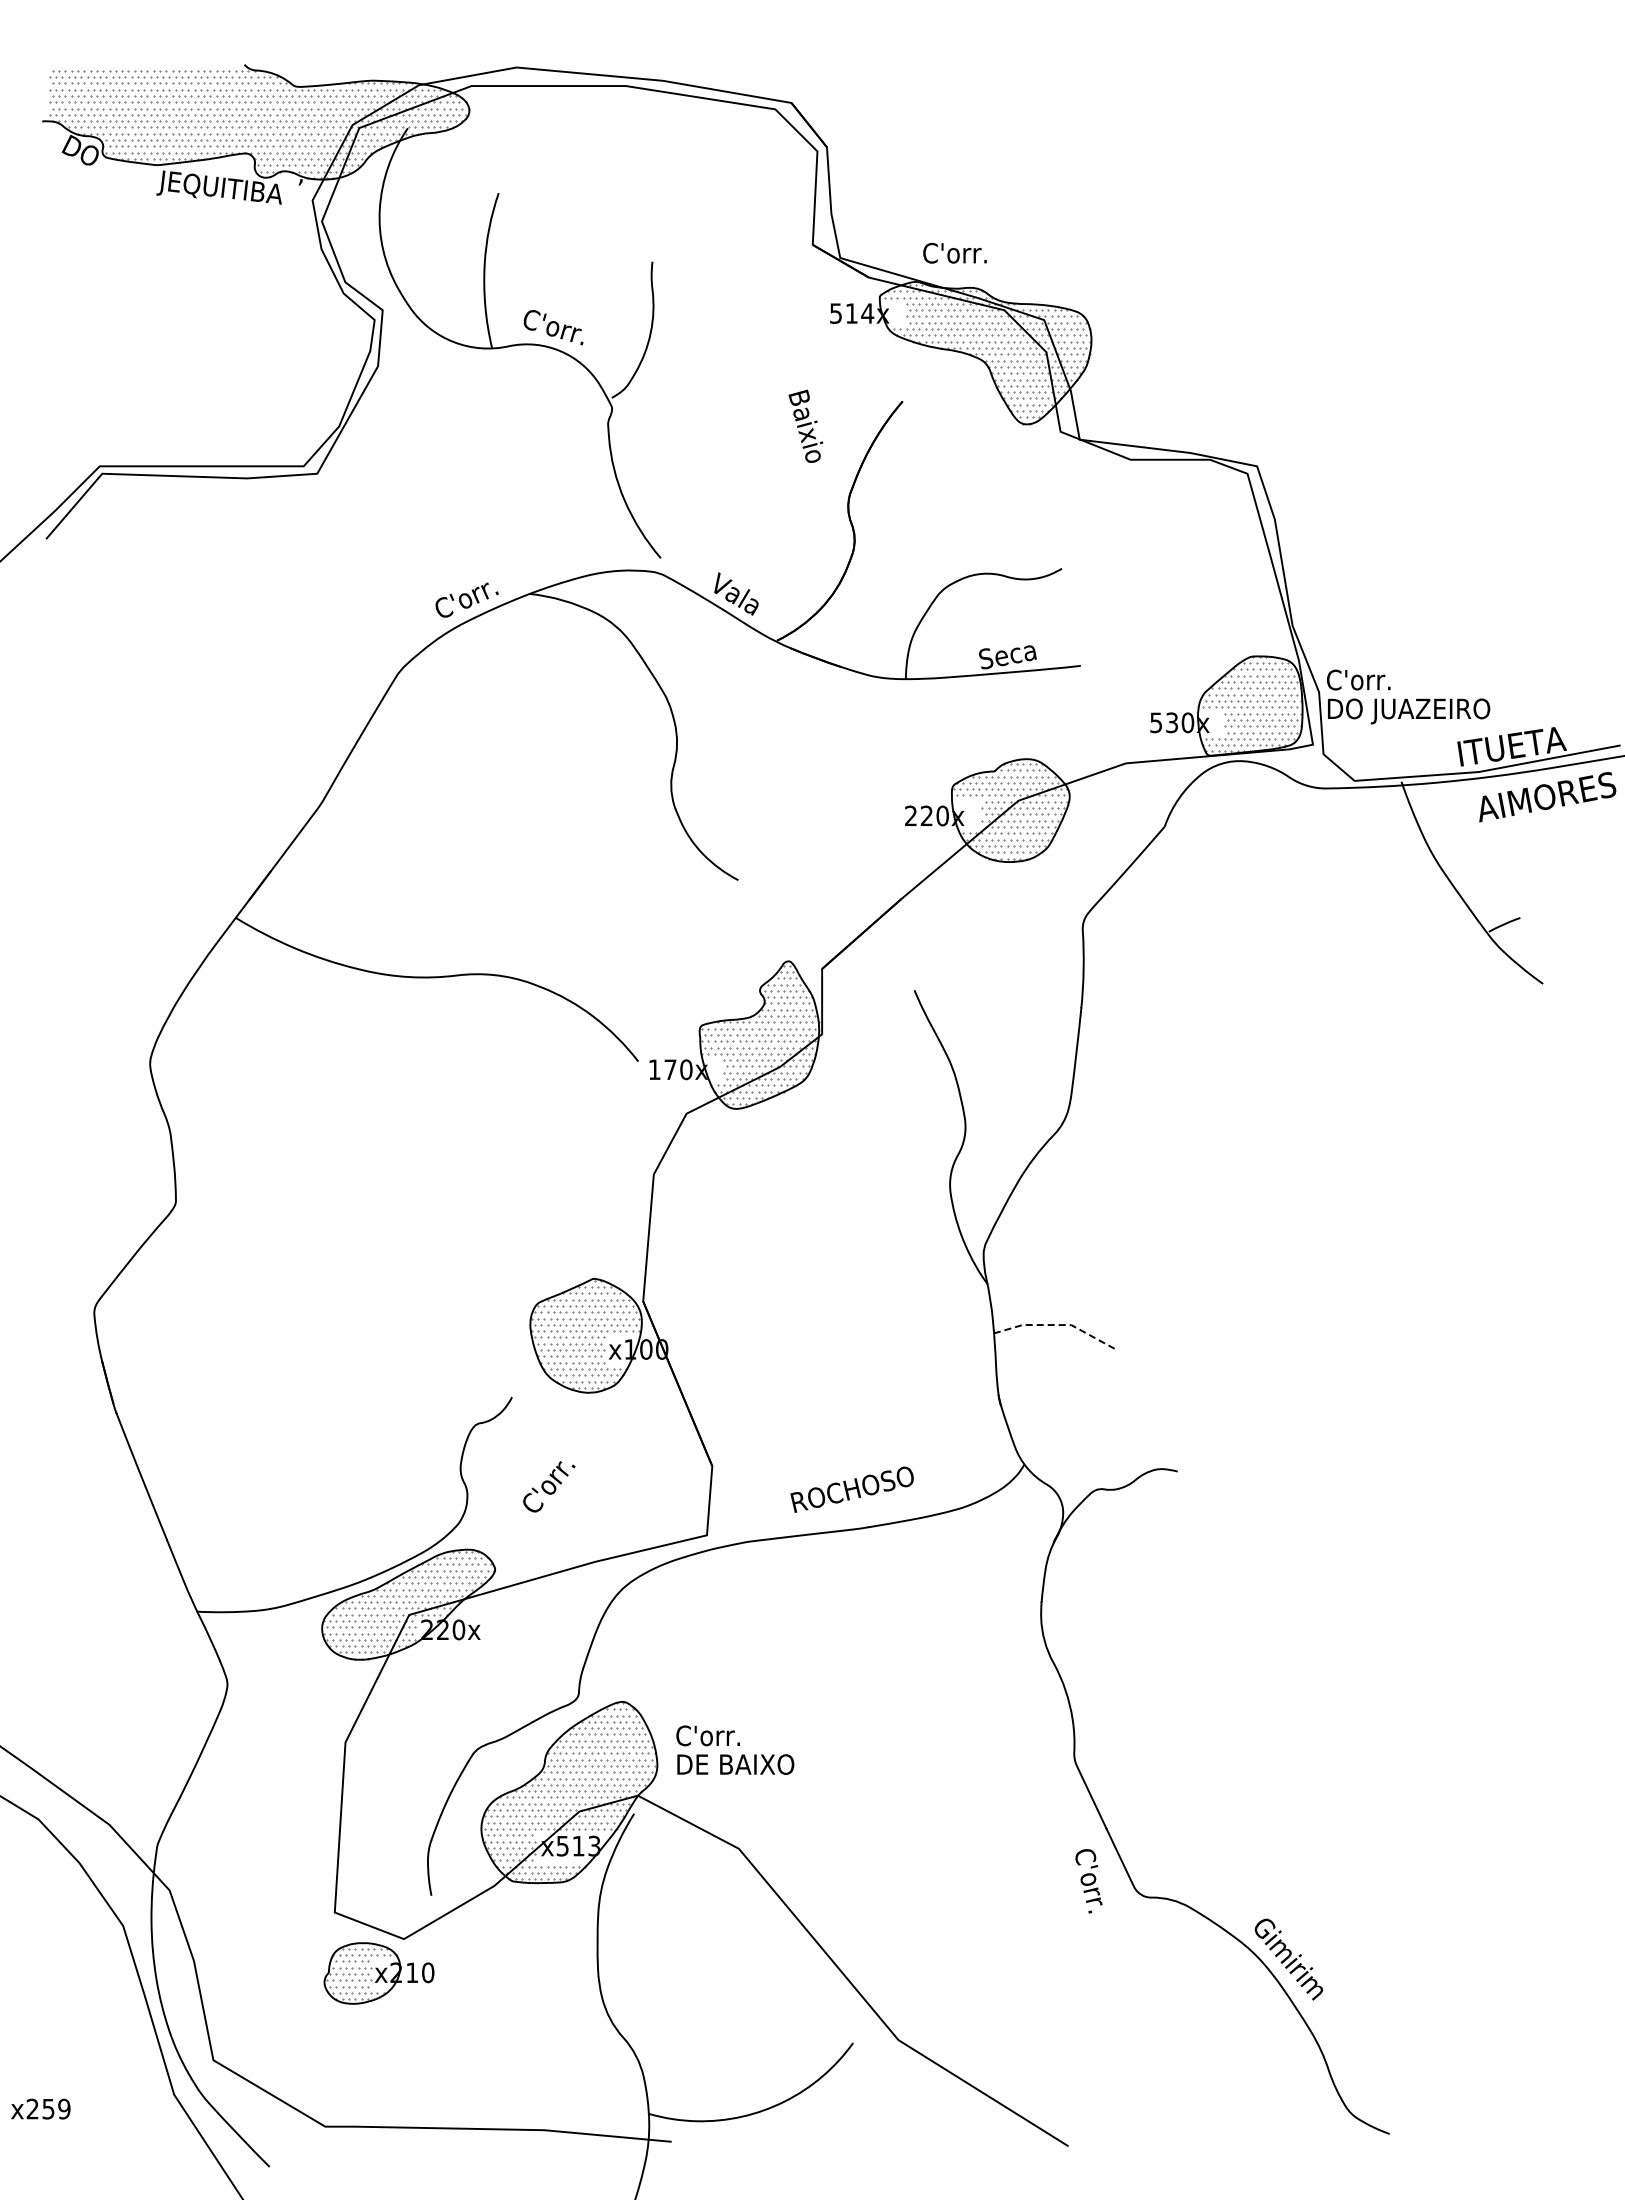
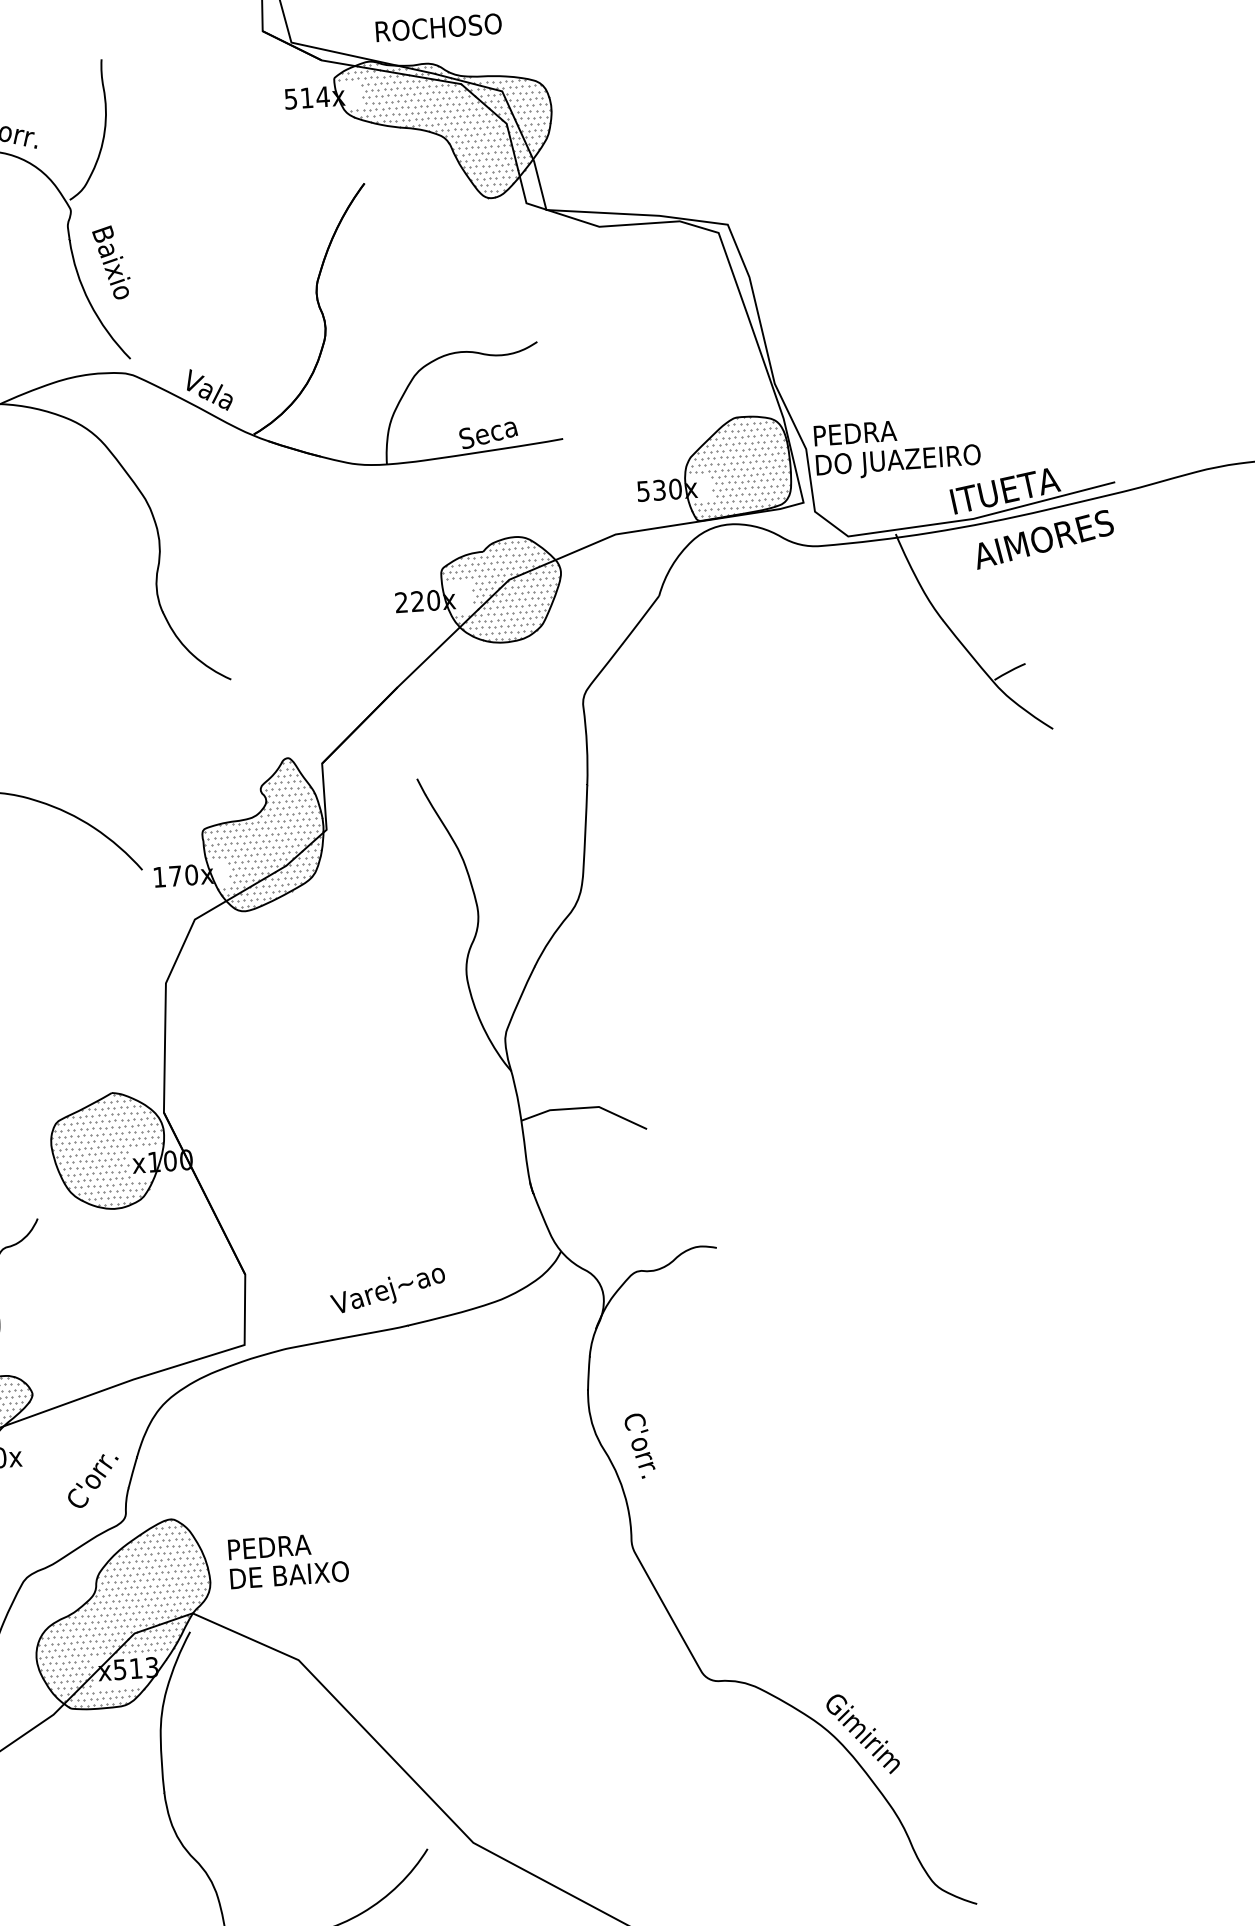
text: (985, 252) -> (438, 26), C'orr. -> ROCHOSO
text: (805, 425) -> (111, 261), moved
text: (1368, 679) -> (855, 432), C'orr. -> PEDRA
line: (1058, 1325) -> (586, 1108), dashed -> solid
text: (549, 1486) -> (93, 1480), moved
text: (851, 1489) -> (387, 1288), ROCHOSO -> Varej~ao
text: (717, 1735) -> (269, 1546), C'orr. -> PEDRA
text: (1088, 1881) -> (639, 1446), moved

